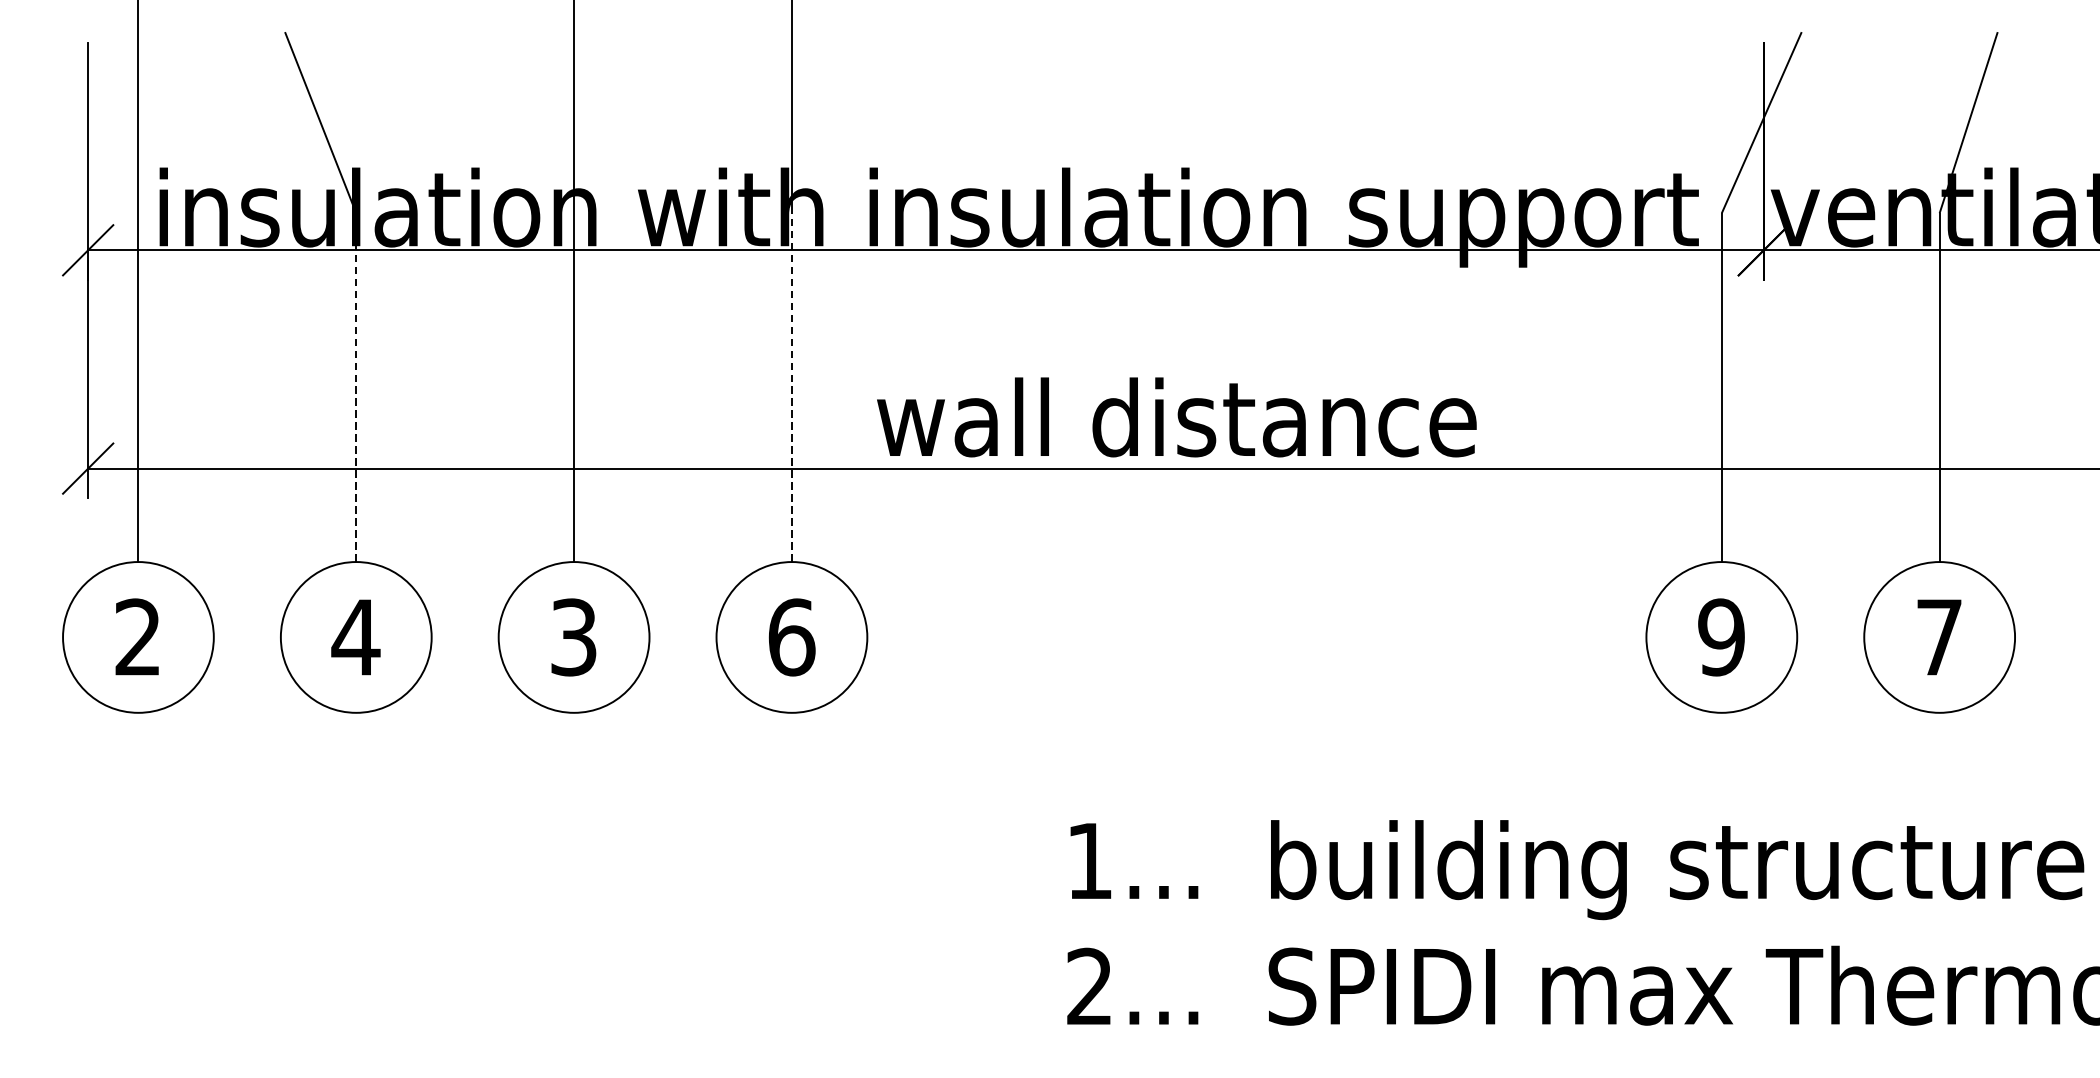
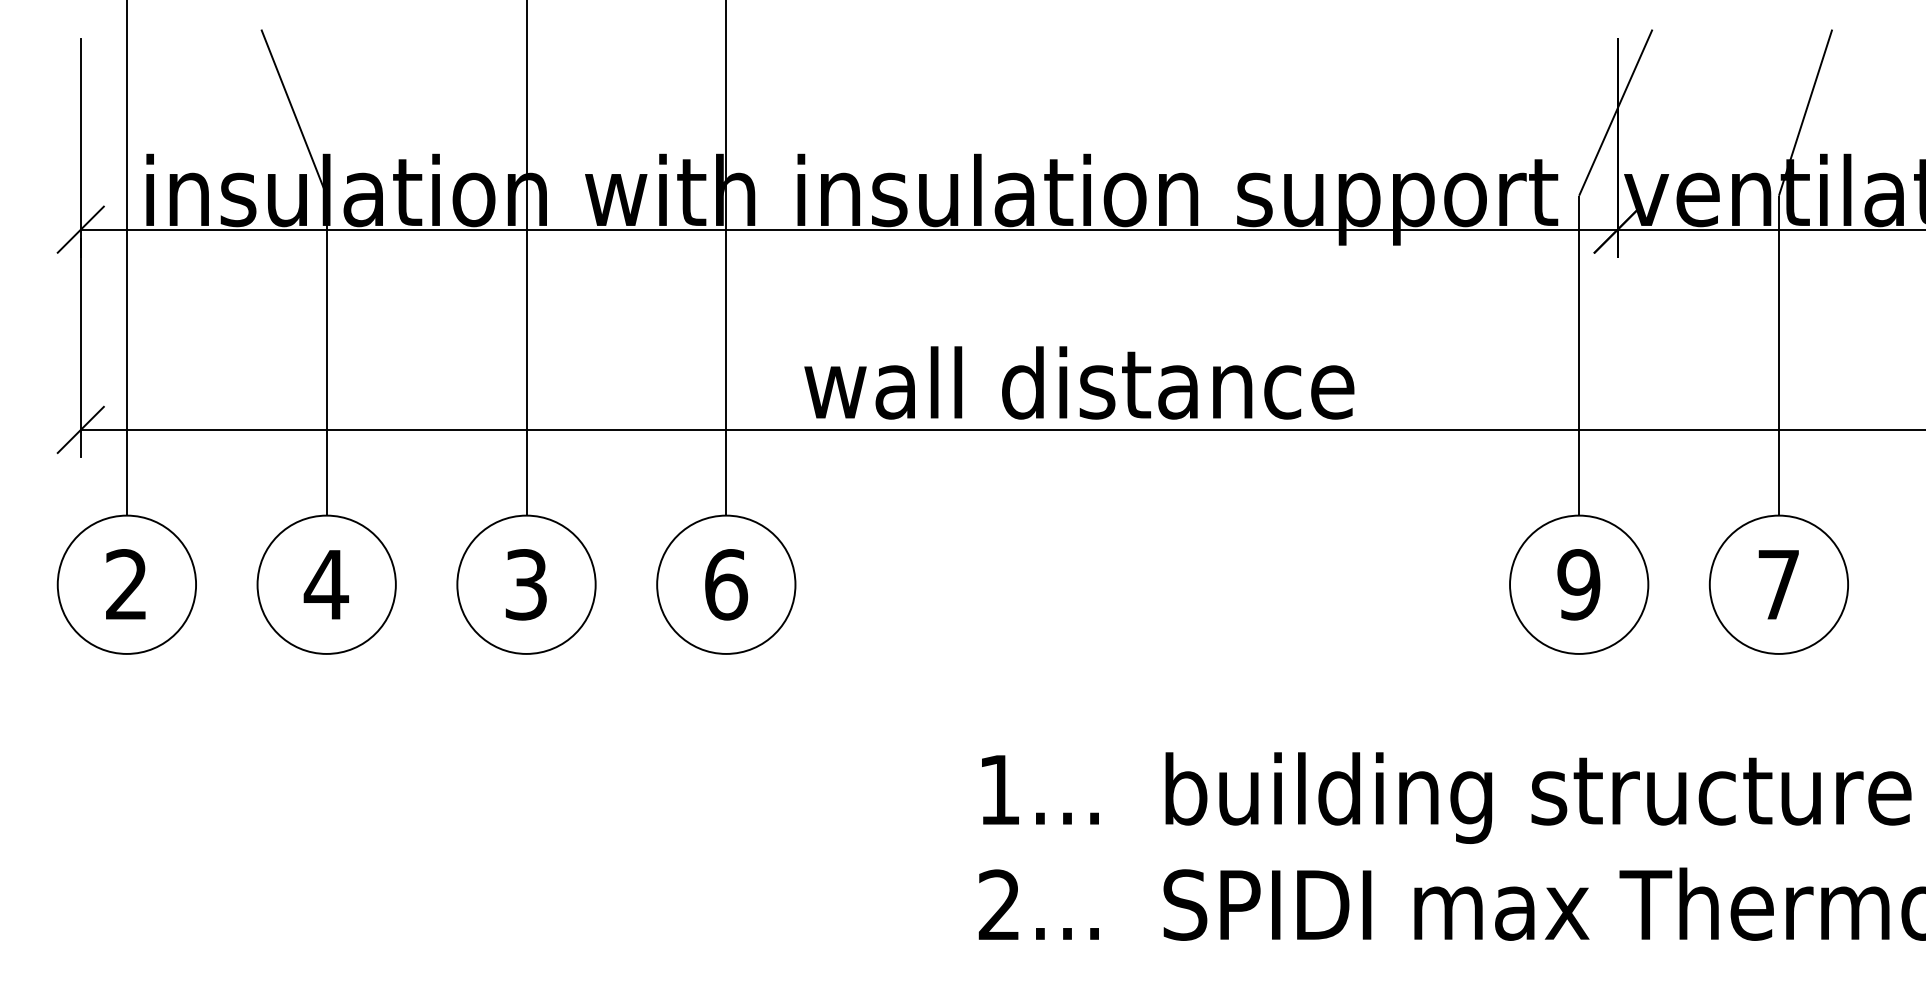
line: (356, 387) -> (326, 355), dashed -> solid
line: (792, 387) -> (726, 355), dashed -> solid

